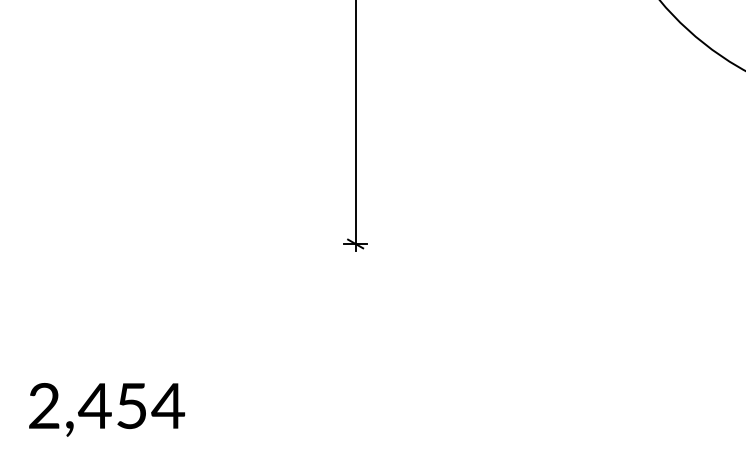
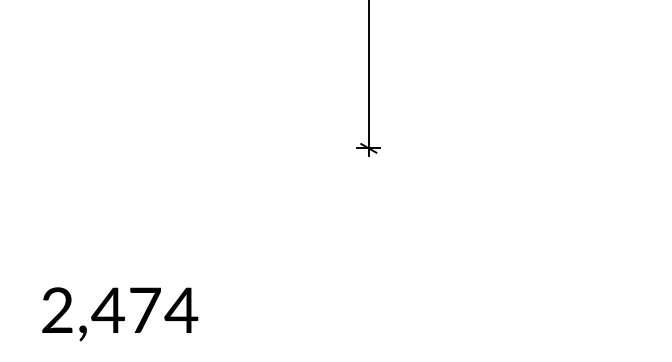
text: (132, 406) -> (145, 310), 2,454 -> 2,474

